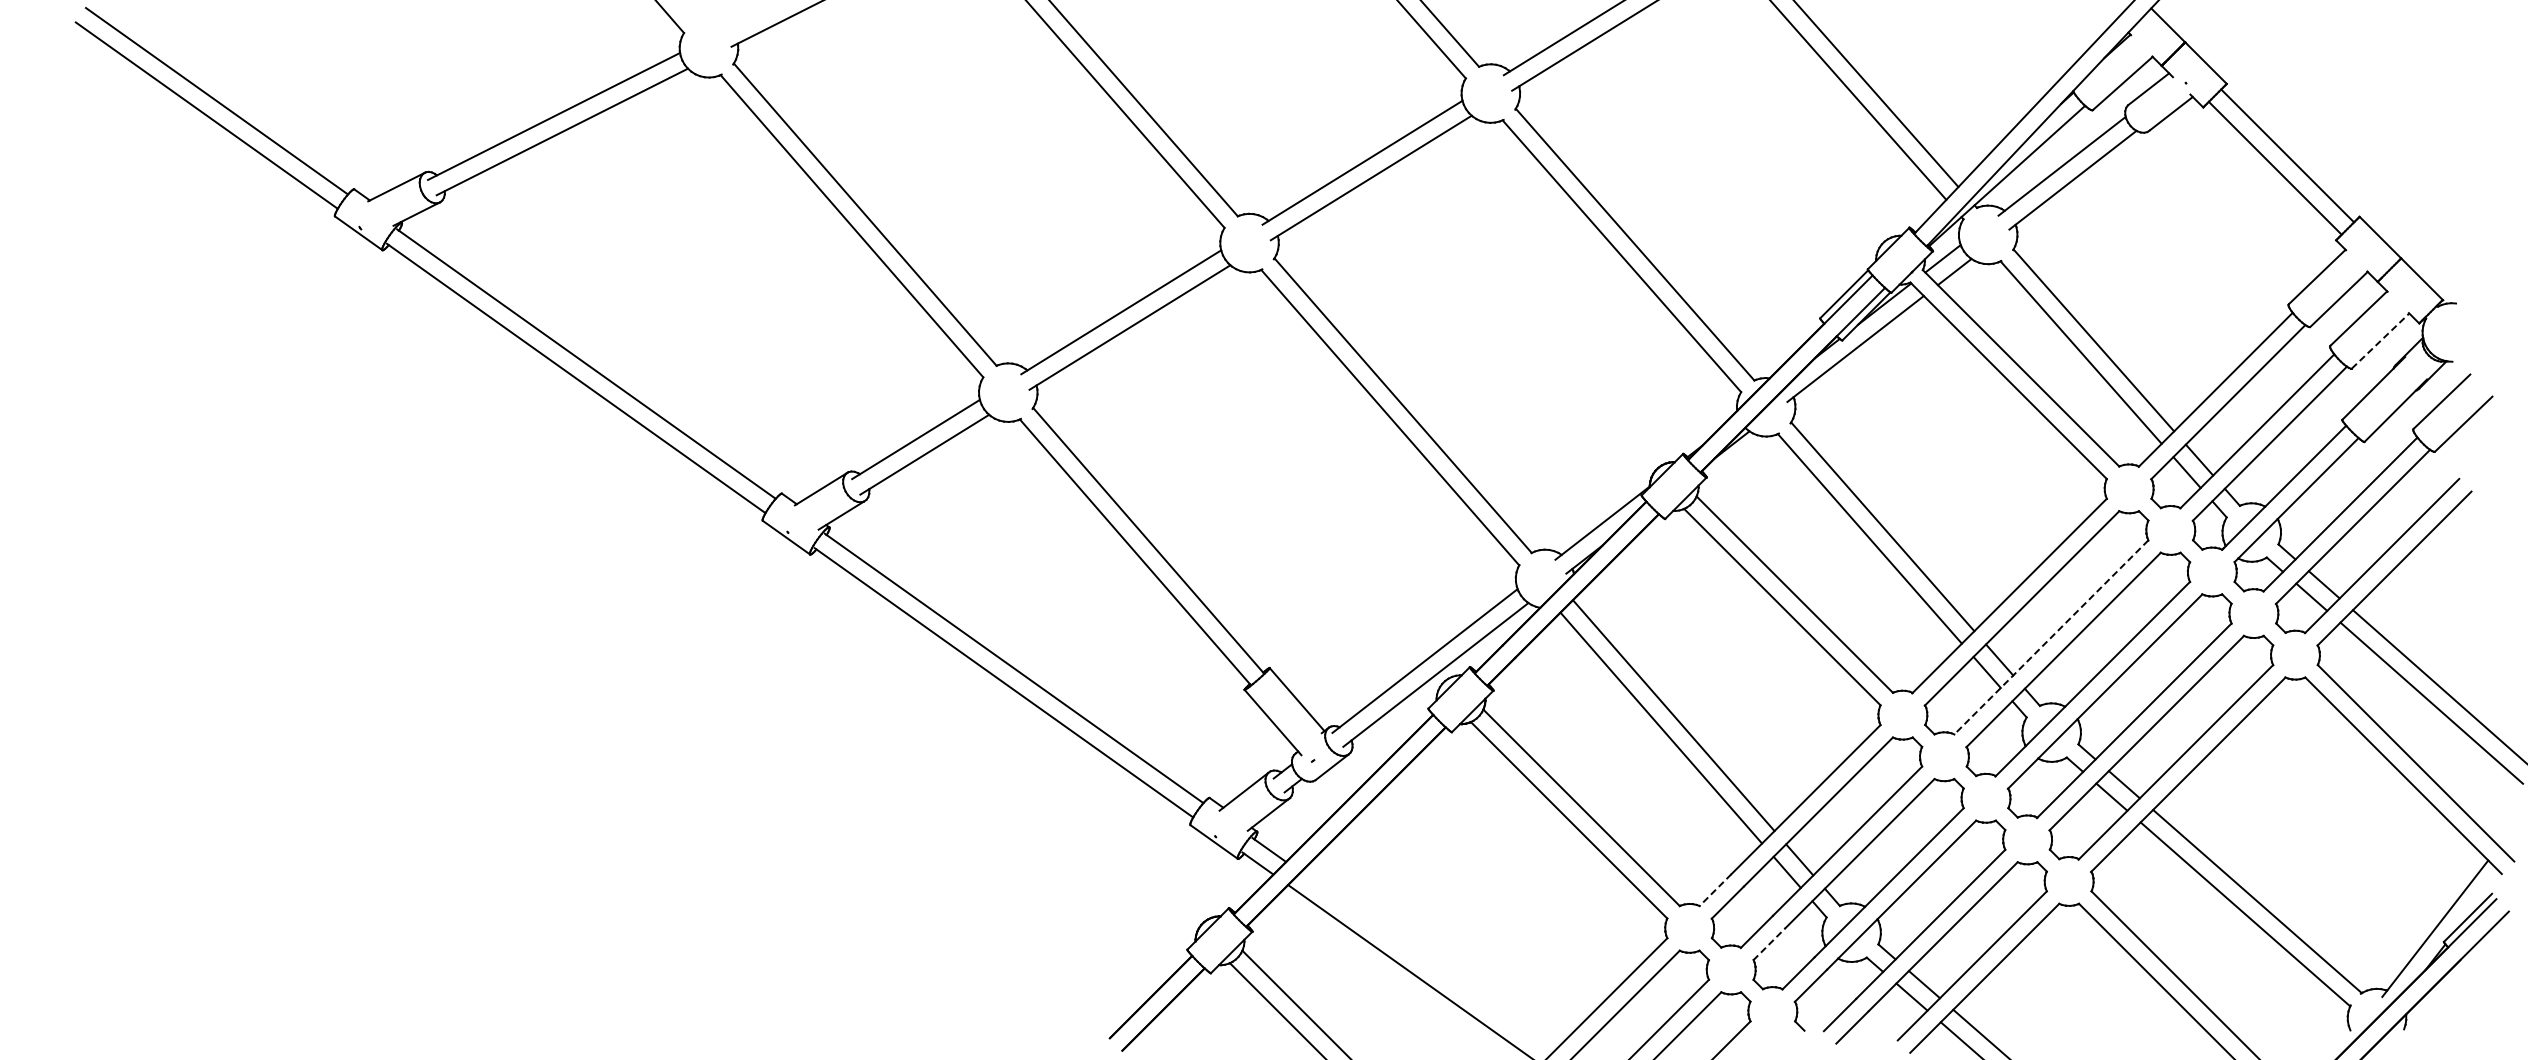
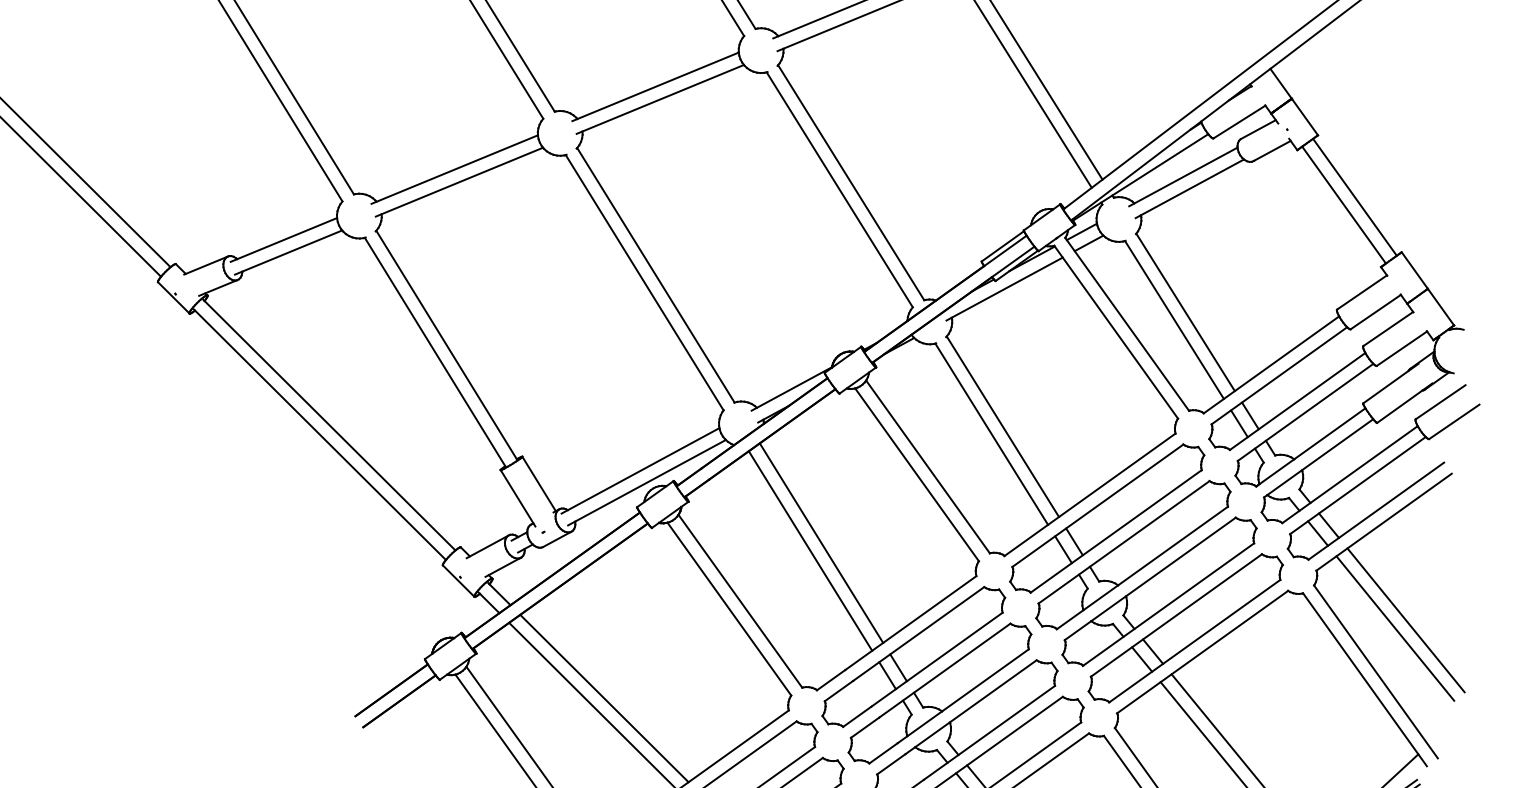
line: (2380, 341) -> (1401, 349), dashed -> solid
line: (2051, 637) -> (1116, 531), dashed -> solid
line: (1715, 890) -> (831, 680), dashed -> solid
line: (1769, 944) -> (865, 727), dashed -> solid
line: (1426, 962) -> (603, 698), added

